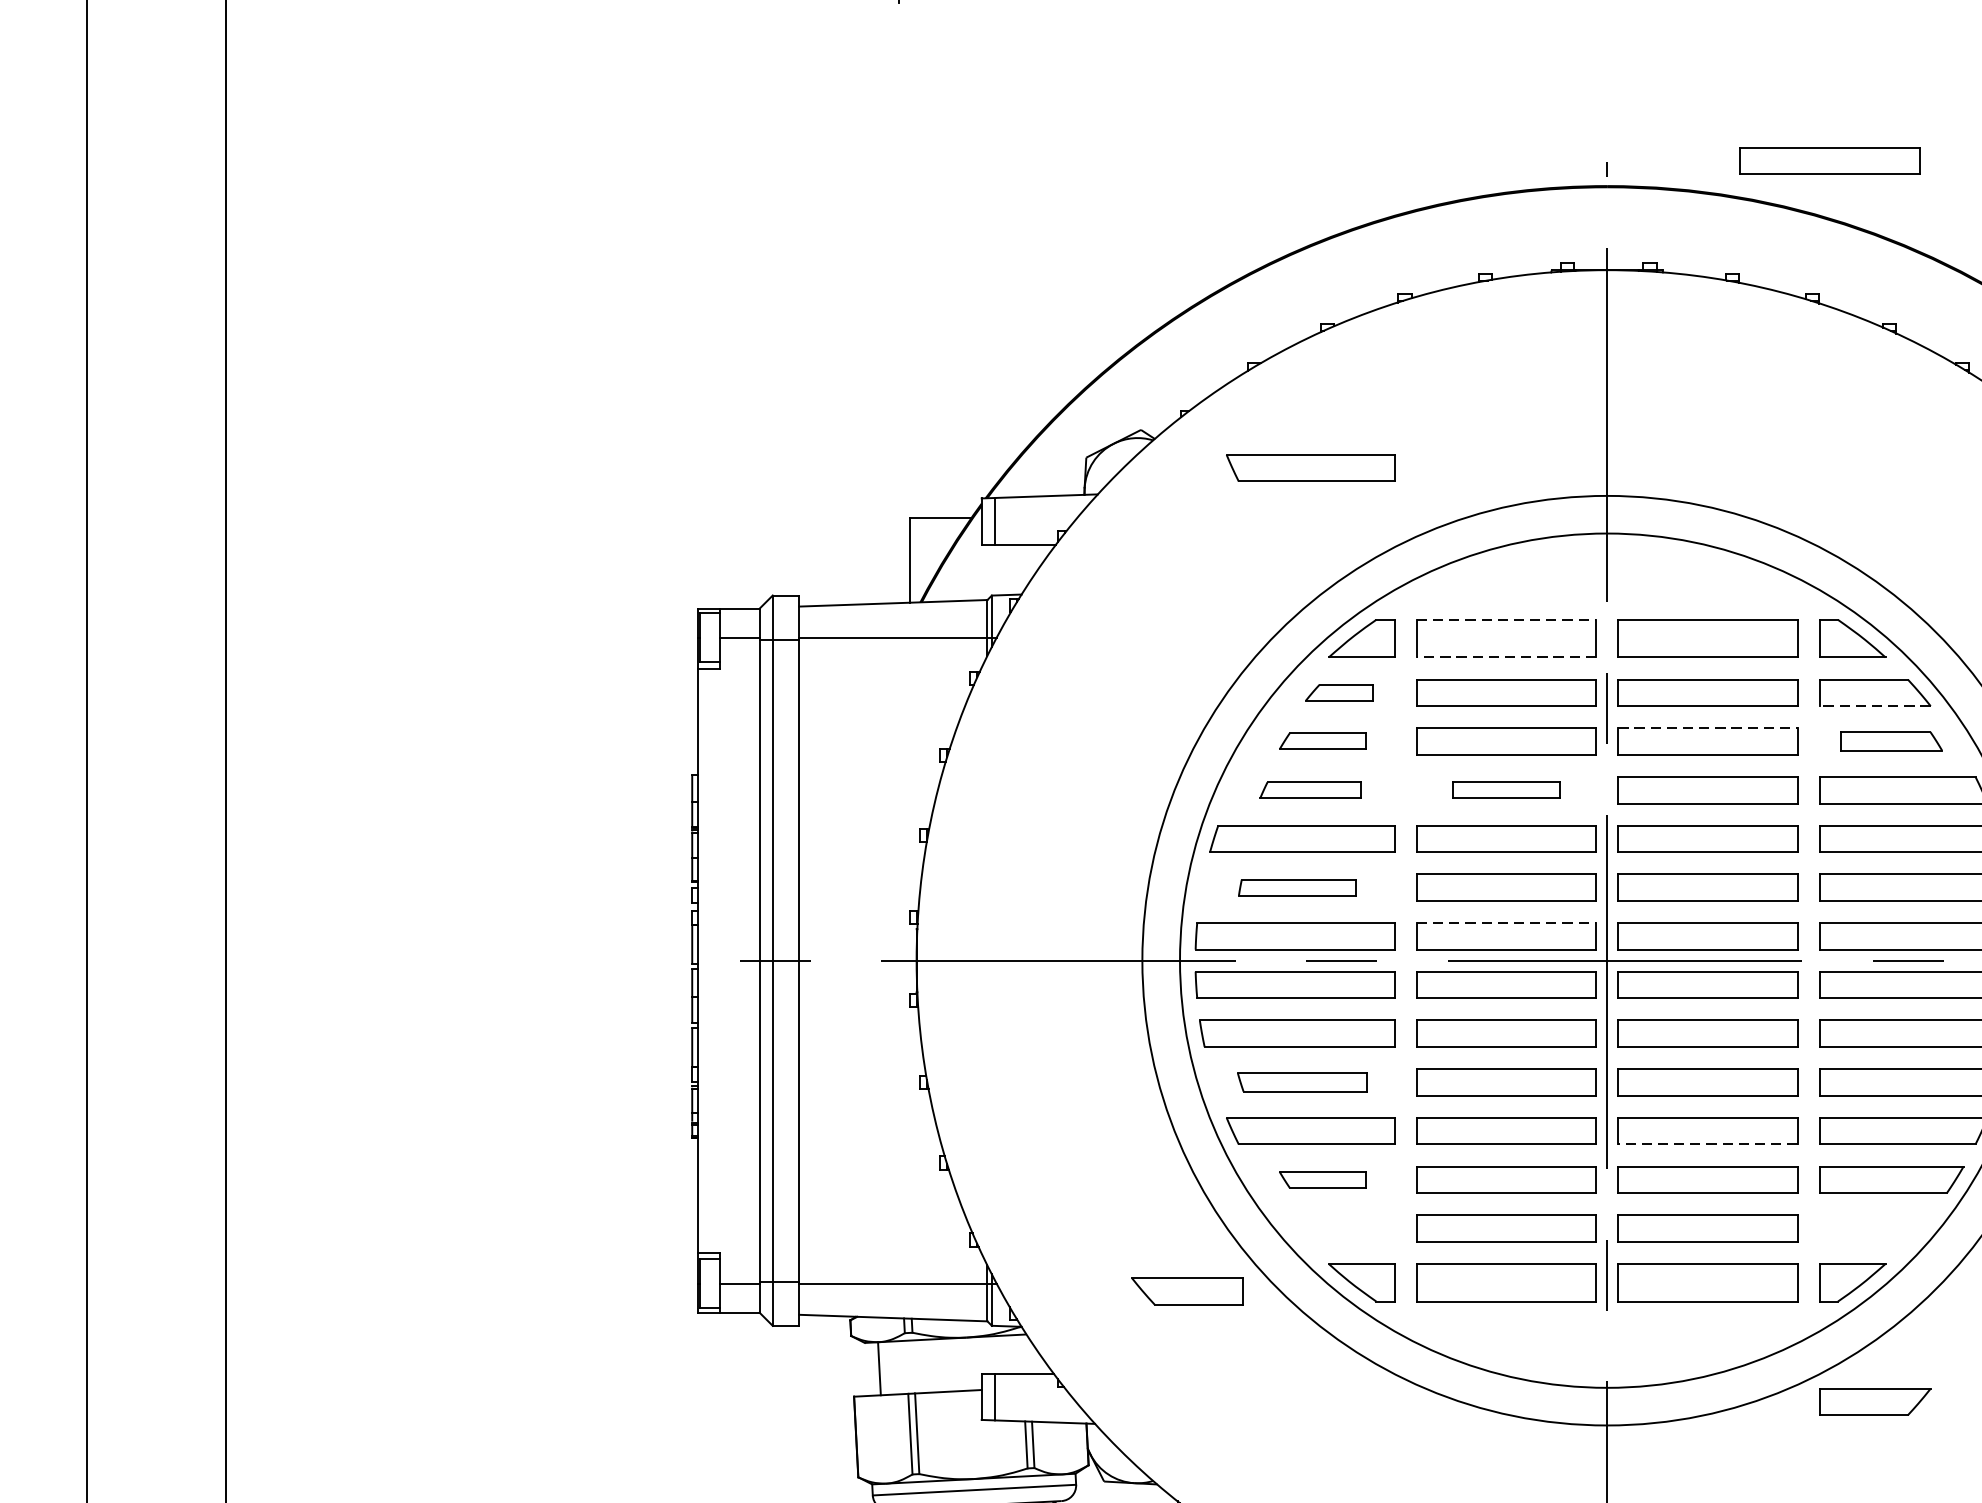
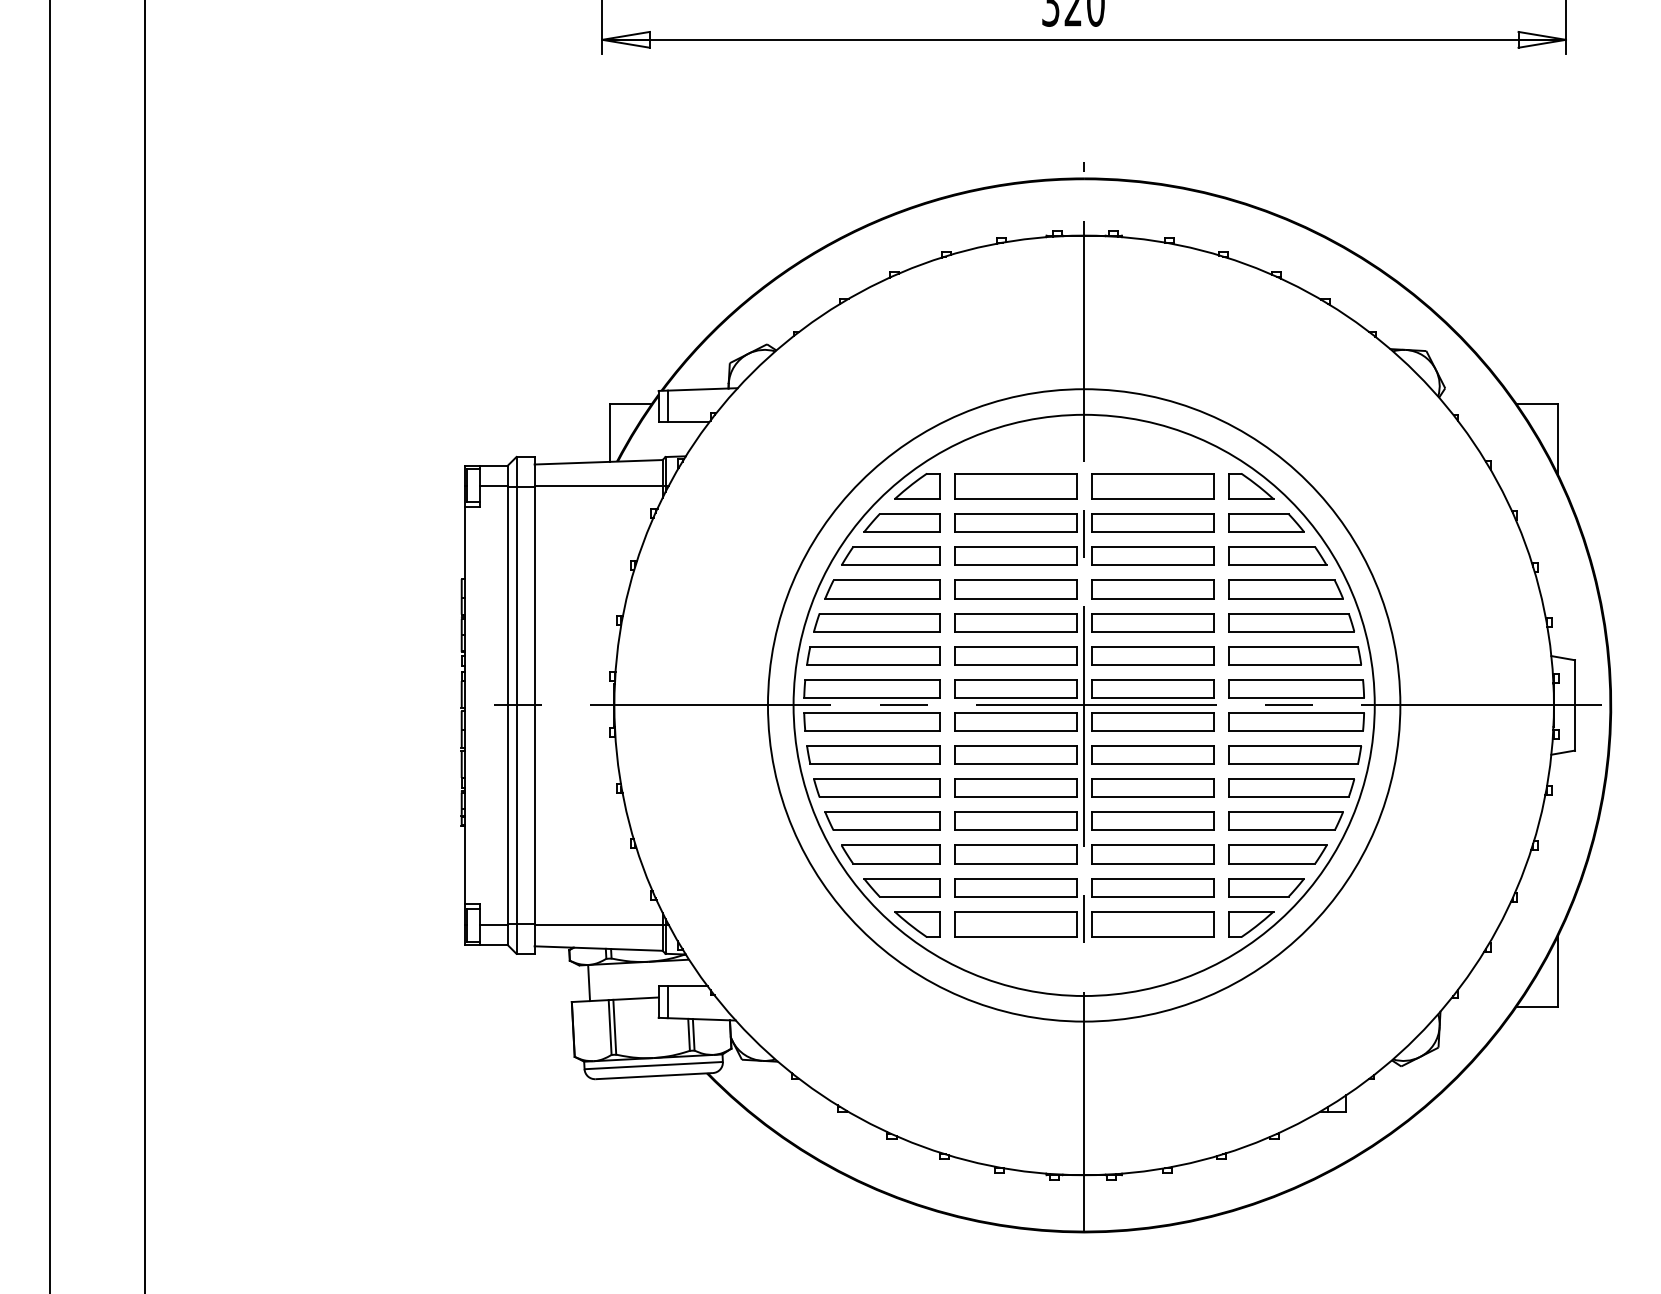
part: (1829, 161) -> (1235, 161), removed
part: (1310, 466) -> (882, 369), removed
line: (1506, 619) -> (1015, 473), dashed -> solid
line: (1506, 658) -> (1015, 499), dashed -> solid
part: (1338, 691) -> (901, 522), size x1.67
line: (1875, 706) -> (1266, 532), dashed -> solid
line: (1707, 728) -> (1152, 547), dashed -> solid
part: (1322, 740) -> (890, 555), size x1.67
part: (1891, 740) -> (1277, 555), size x1.43
part: (1310, 790) -> (882, 589), size x1.67
part: (1506, 790) -> (1015, 589), size x1.67
part: (1297, 887) -> (873, 655), size x1.67
line: (1506, 922) -> (1015, 679), dashed -> solid
part: (1301, 1081) -> (876, 787), size x1.43
line: (1707, 1144) -> (1152, 830), dashed -> solid
part: (1322, 1179) -> (890, 854), size x1.67
part: (1187, 1291) -> (901, 887), moved
part: (1875, 1401) -> (1266, 887), moved

